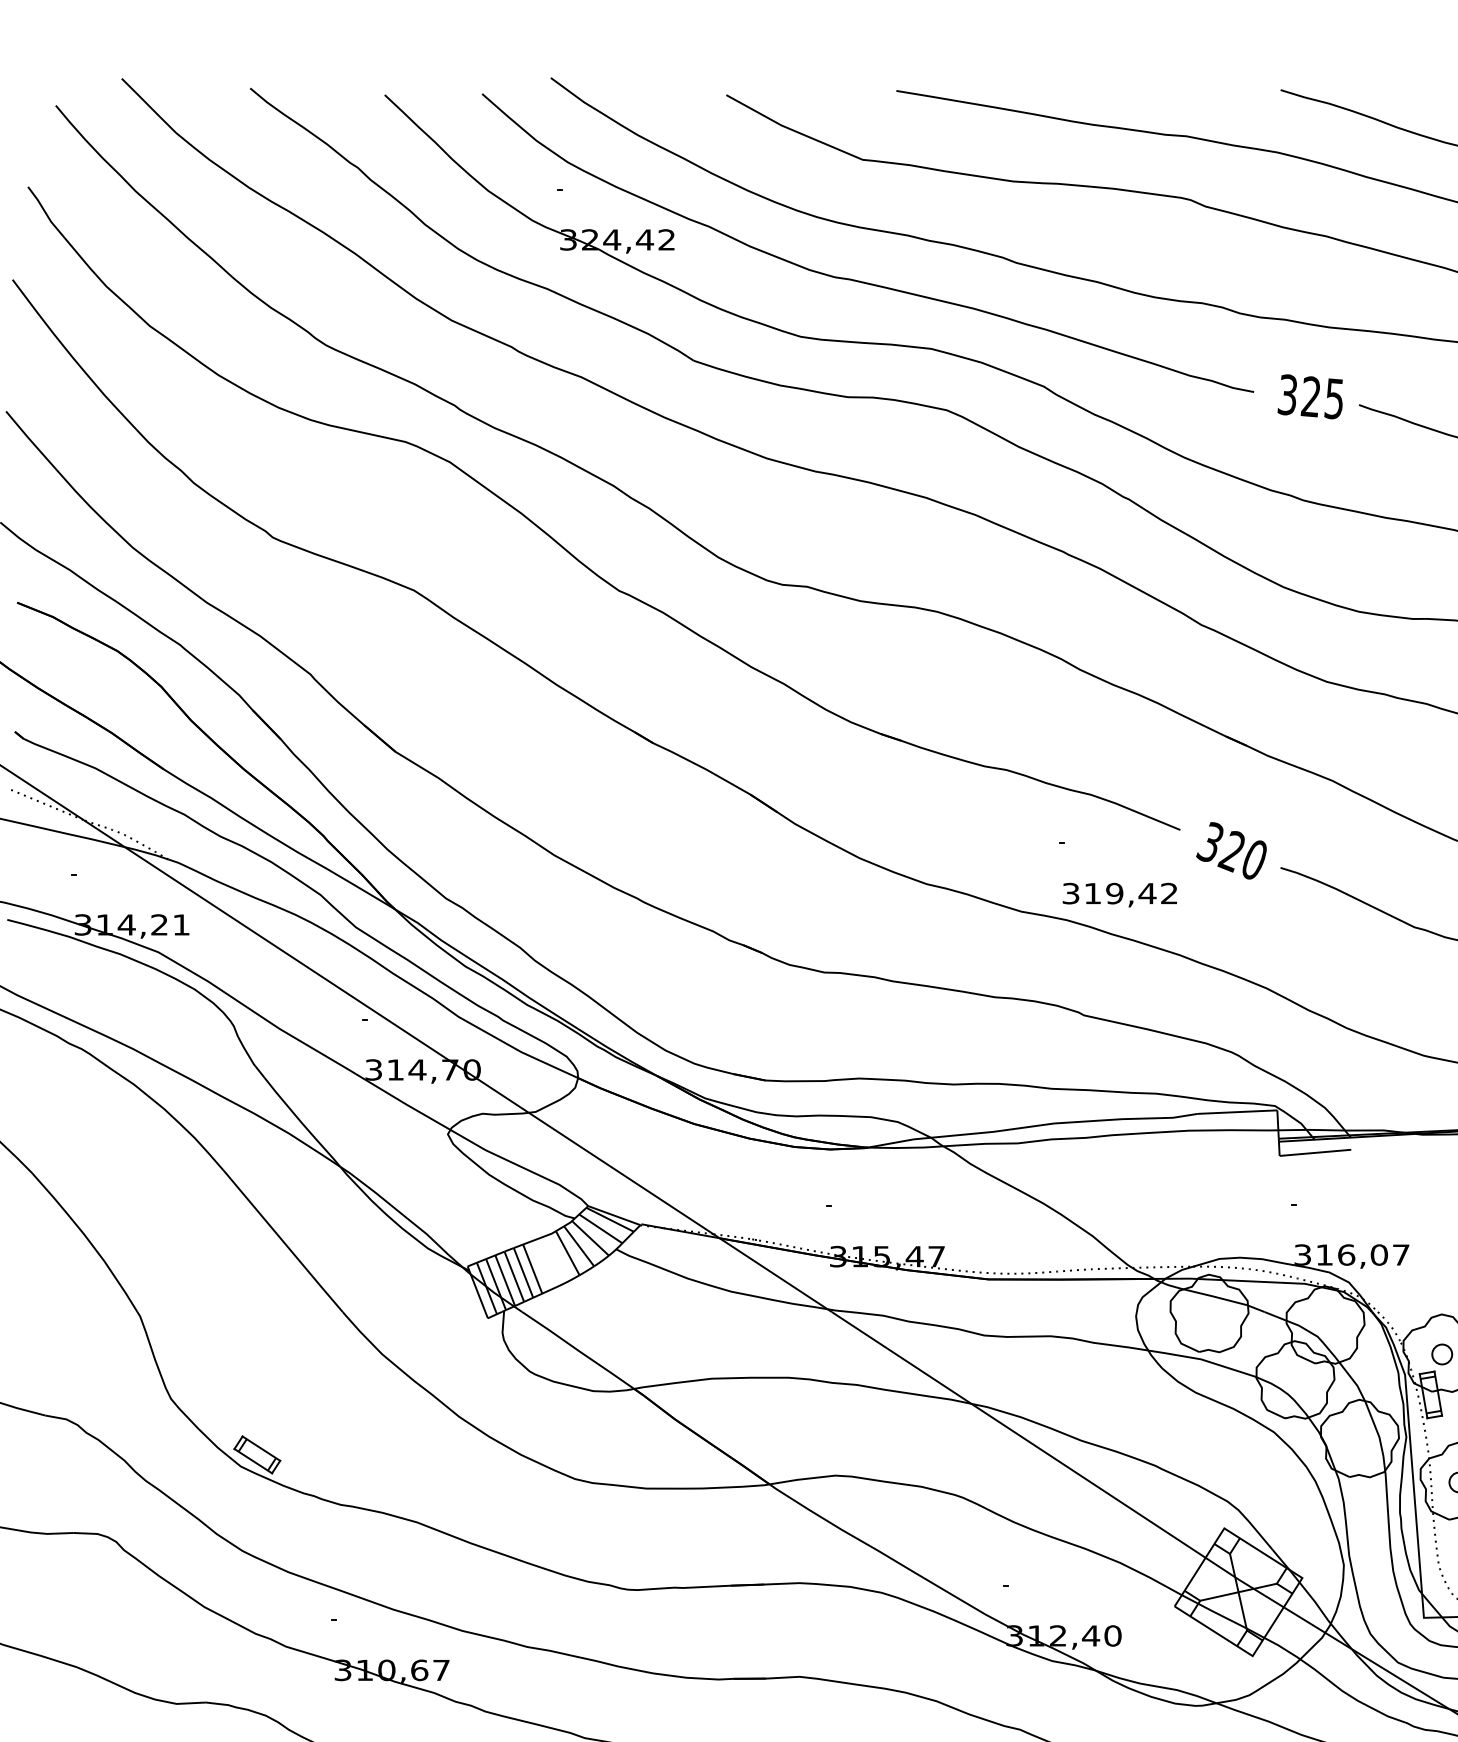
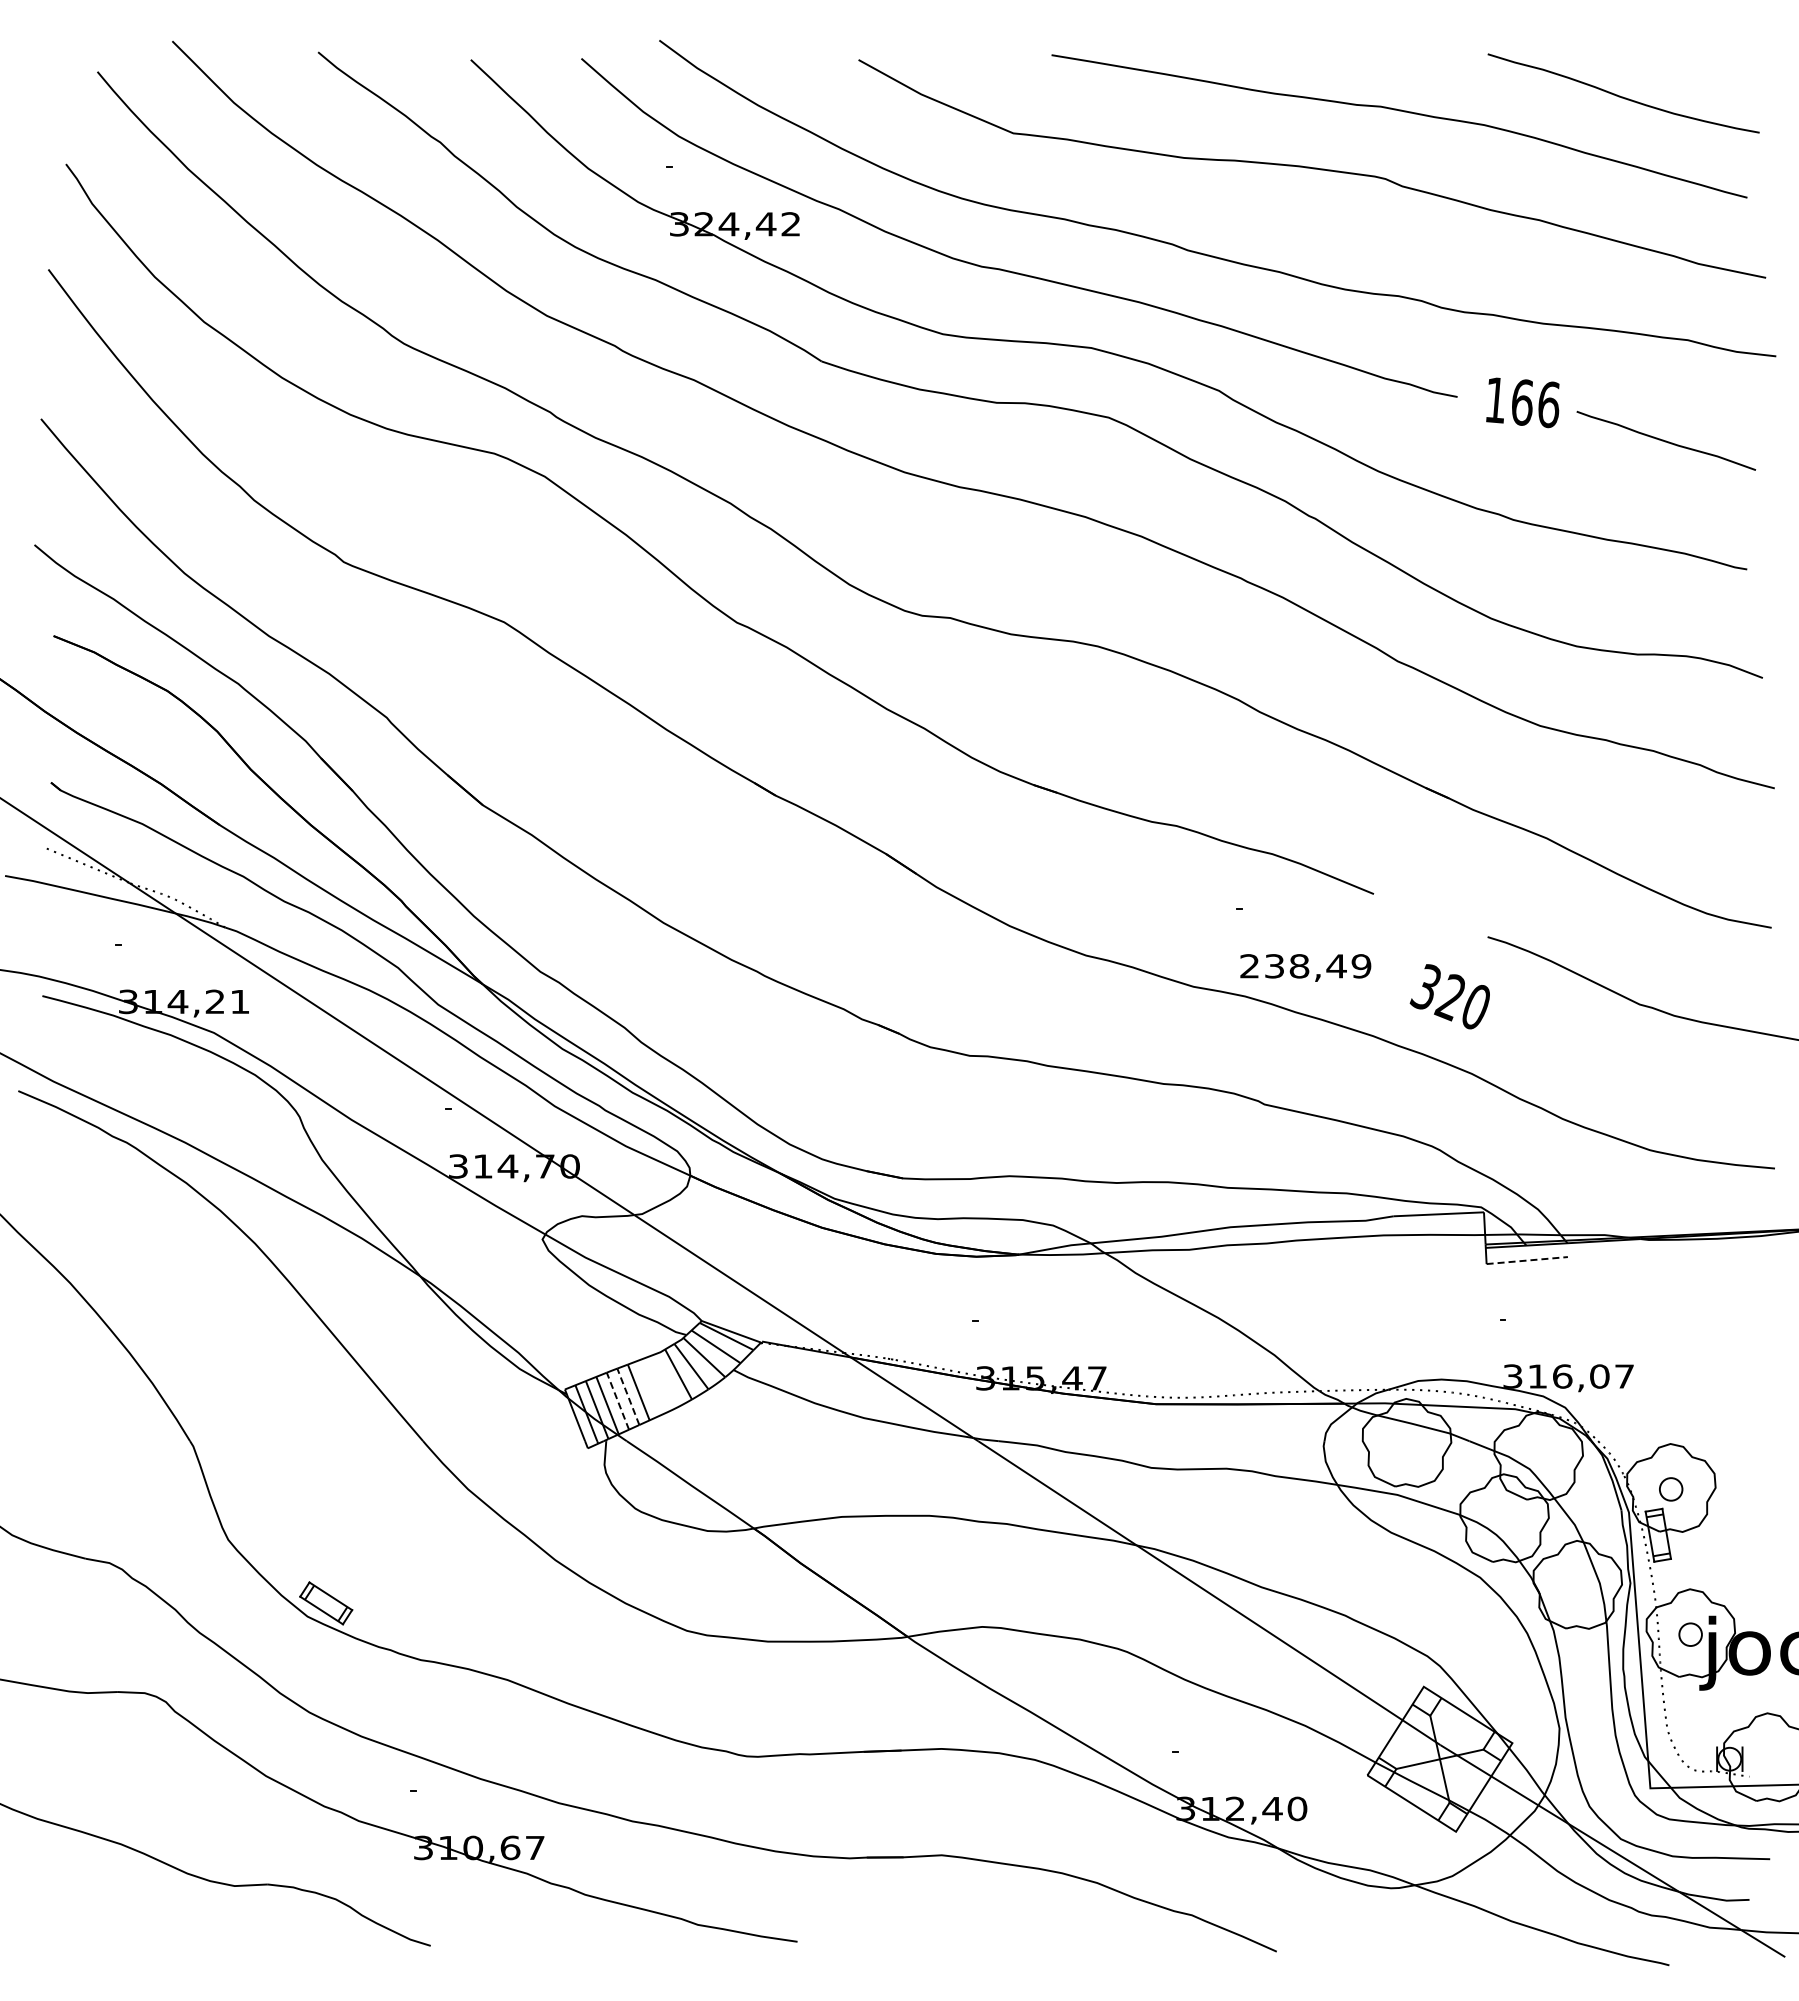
text: (1310, 396) -> (1521, 402), 325 -> 166
text: (1231, 850) -> (1449, 996), moved
text: (1120, 893) -> (1305, 966), 319,42 -> 238,49
line: (1315, 1152) -> (1527, 1260), solid -> dashed
line: (523, 1272) -> (628, 1396), solid -> dashed
line: (513, 1277) -> (617, 1401), solid -> dashed

